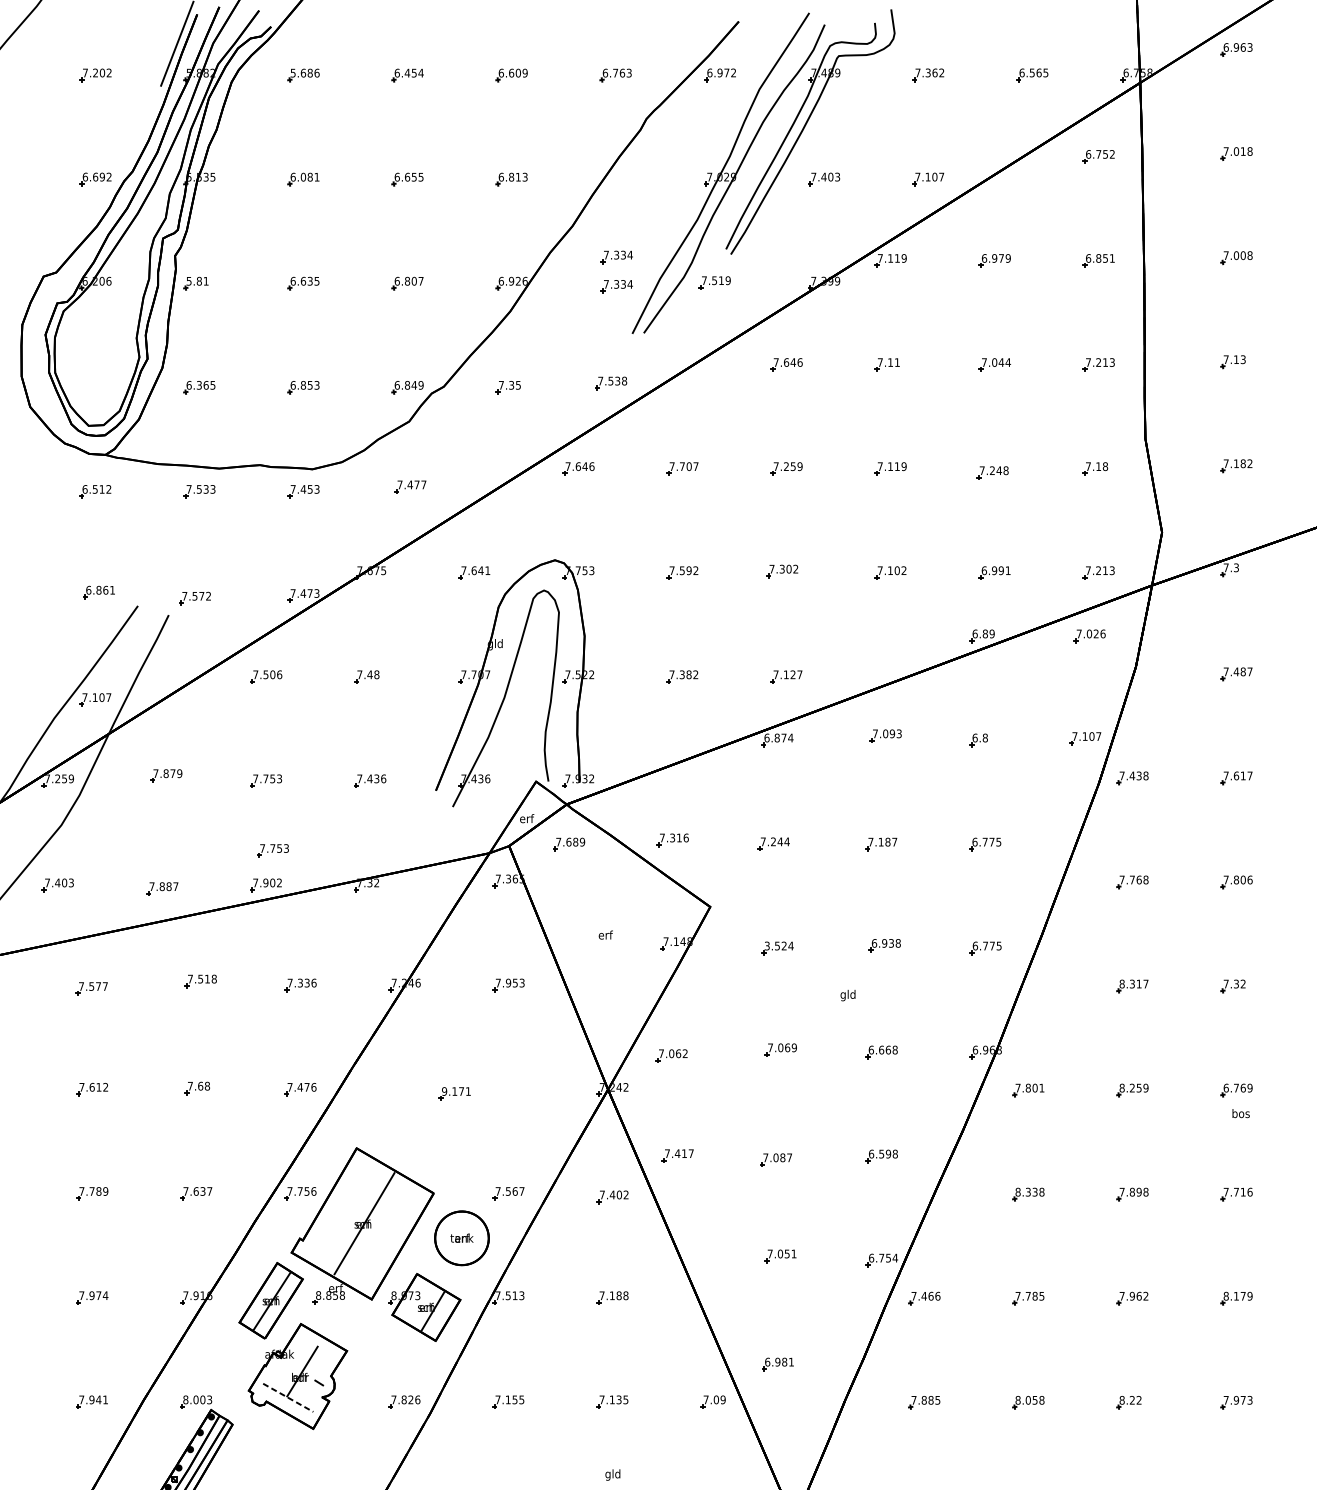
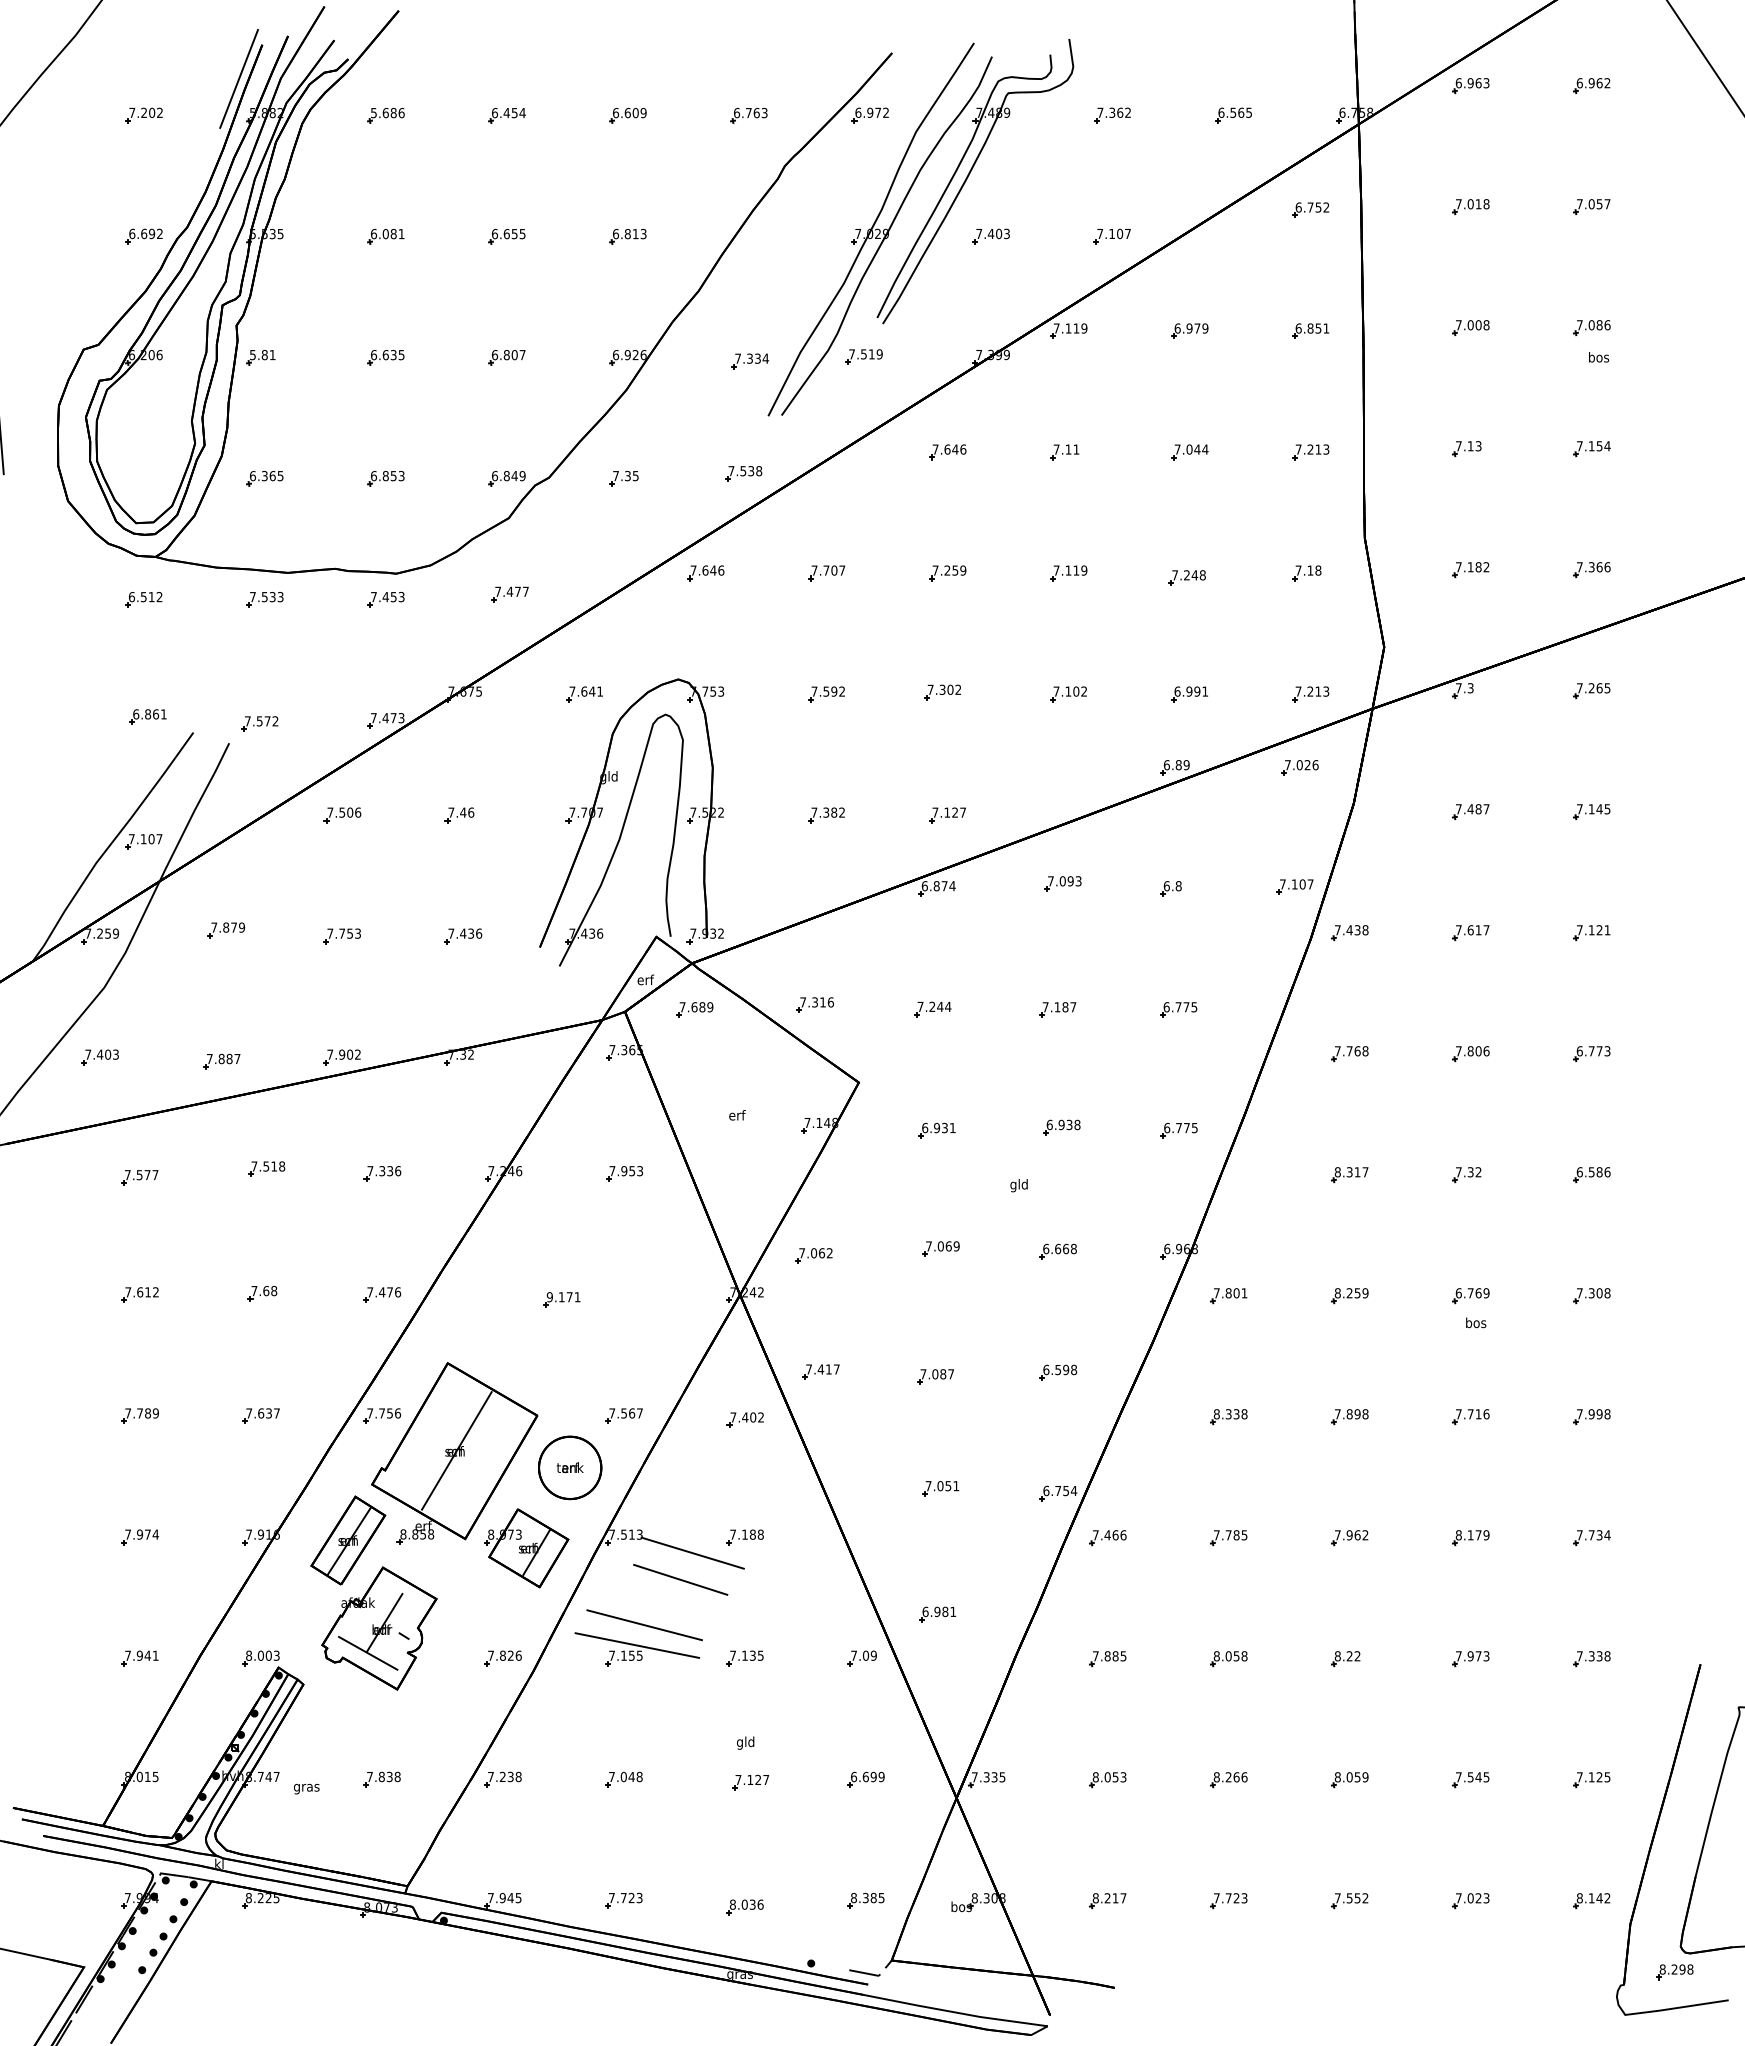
part: (616, 257) -> (749, 327), removed
text: (377, 674) -> (471, 812), 7.48 -> 7.46
part: (272, 850) -> (349, 1017), removed
text: (779, 945) -> (939, 1127), 3.524 -> 6.931
line: (567, 1311) -> (692, 1552), added
line: (556, 1334) -> (680, 1579), added
line: (525, 1373) -> (644, 1625), added
line: (519, 1391) -> (637, 1645), added
line: (288, 1397) -> (368, 1653), dashed -> solid

